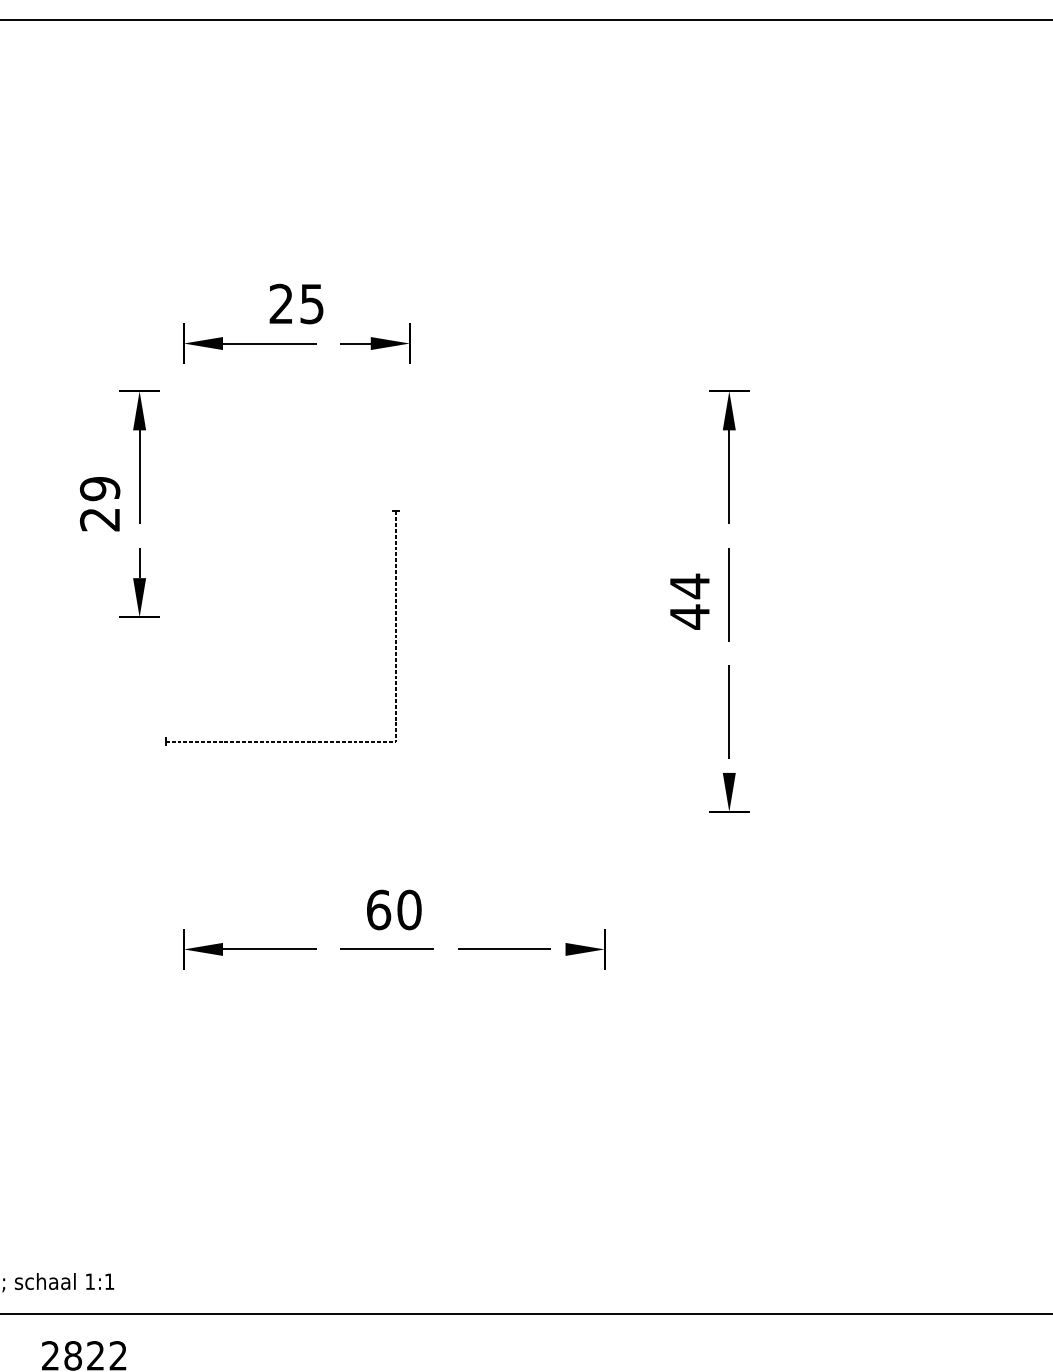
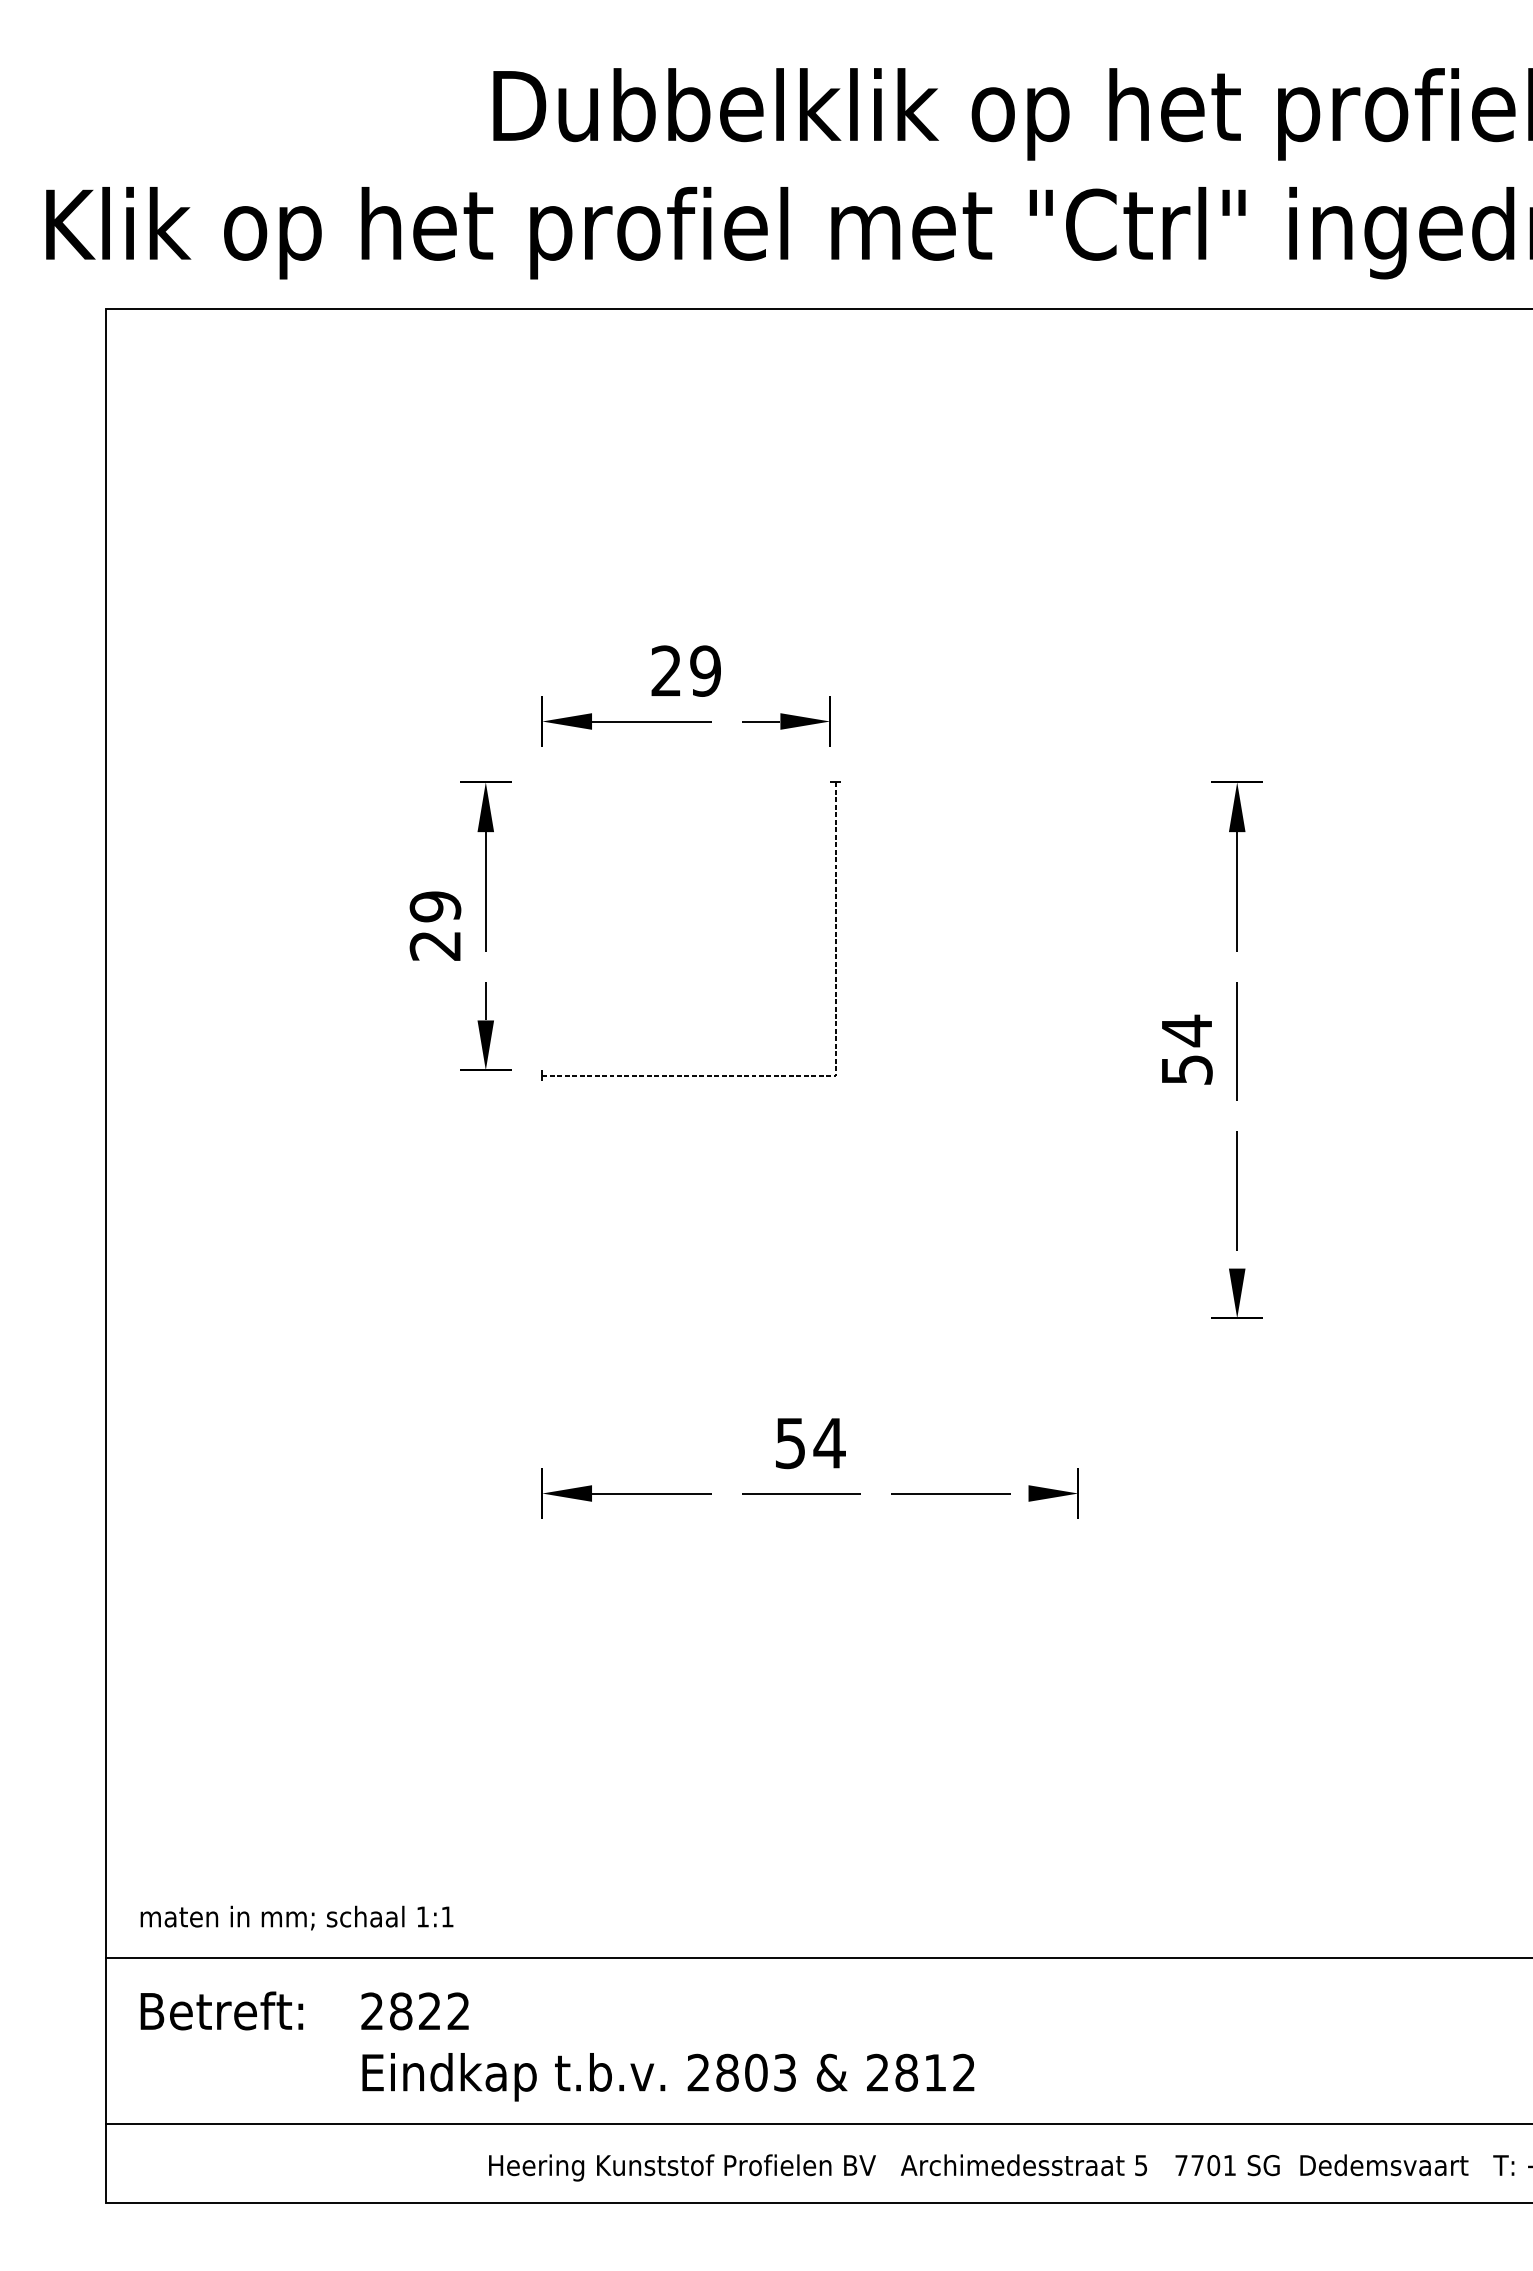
text: (312, 303) -> (705, 670), 25 -> 29
text: (690, 616) -> (1187, 1069), 44 -> 54
part: (395, 626) -> (835, 928), moved
text: (394, 910) -> (810, 1443), 60 -> 54

